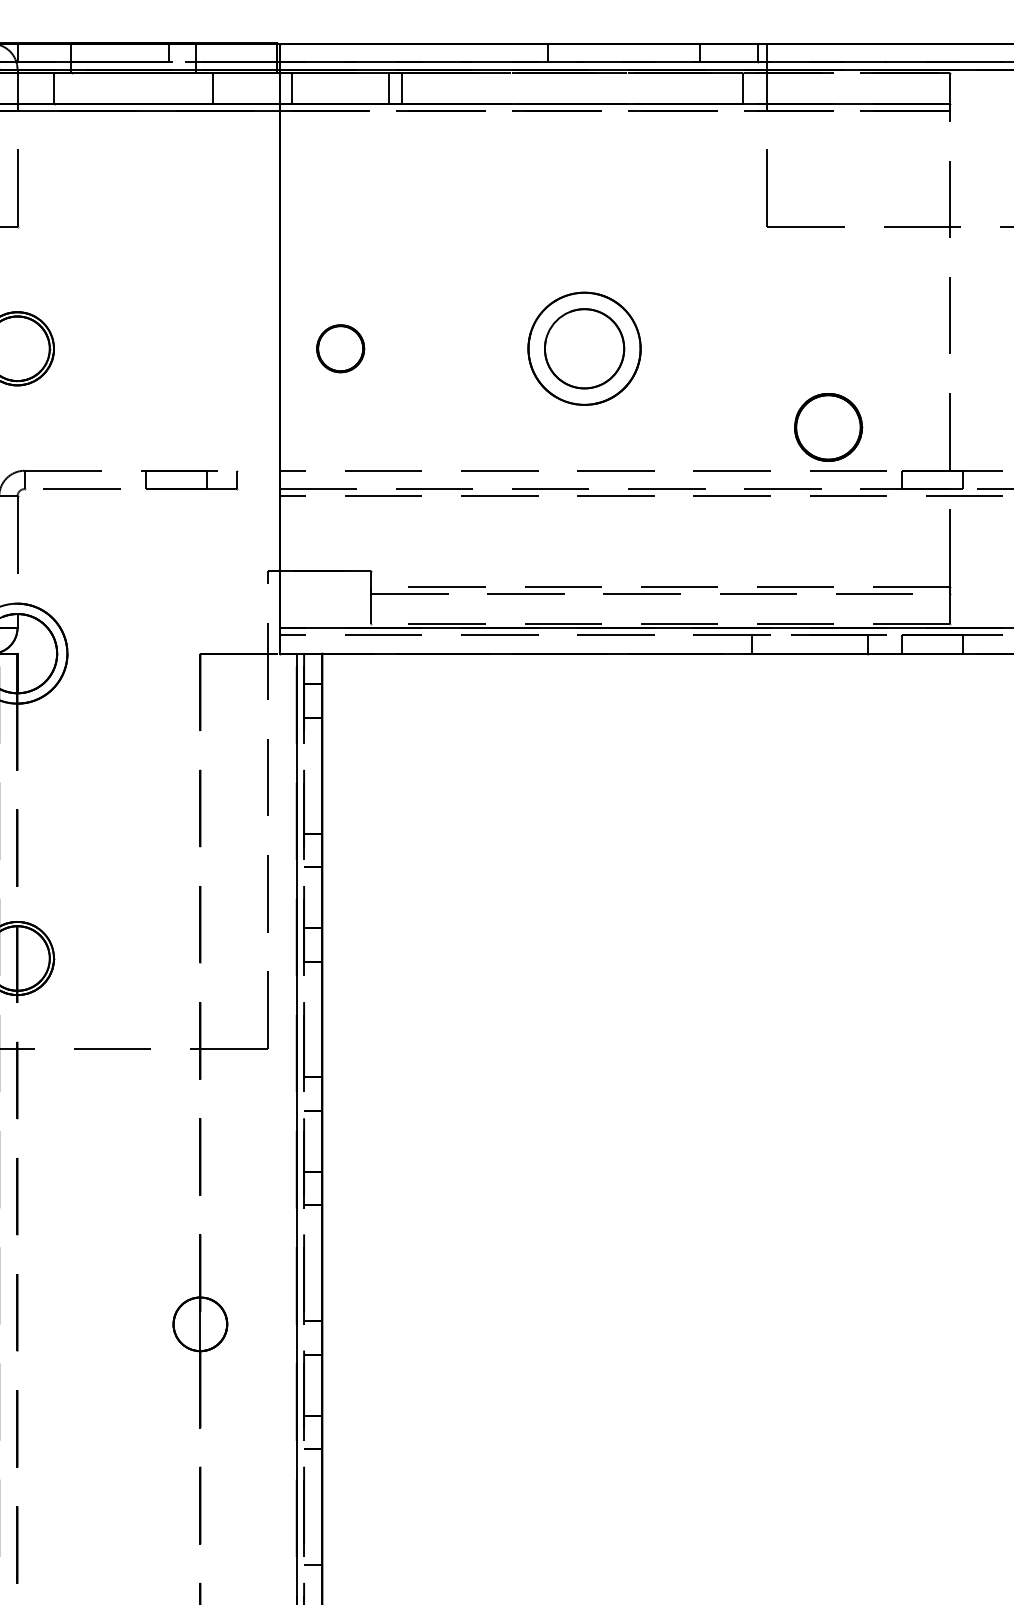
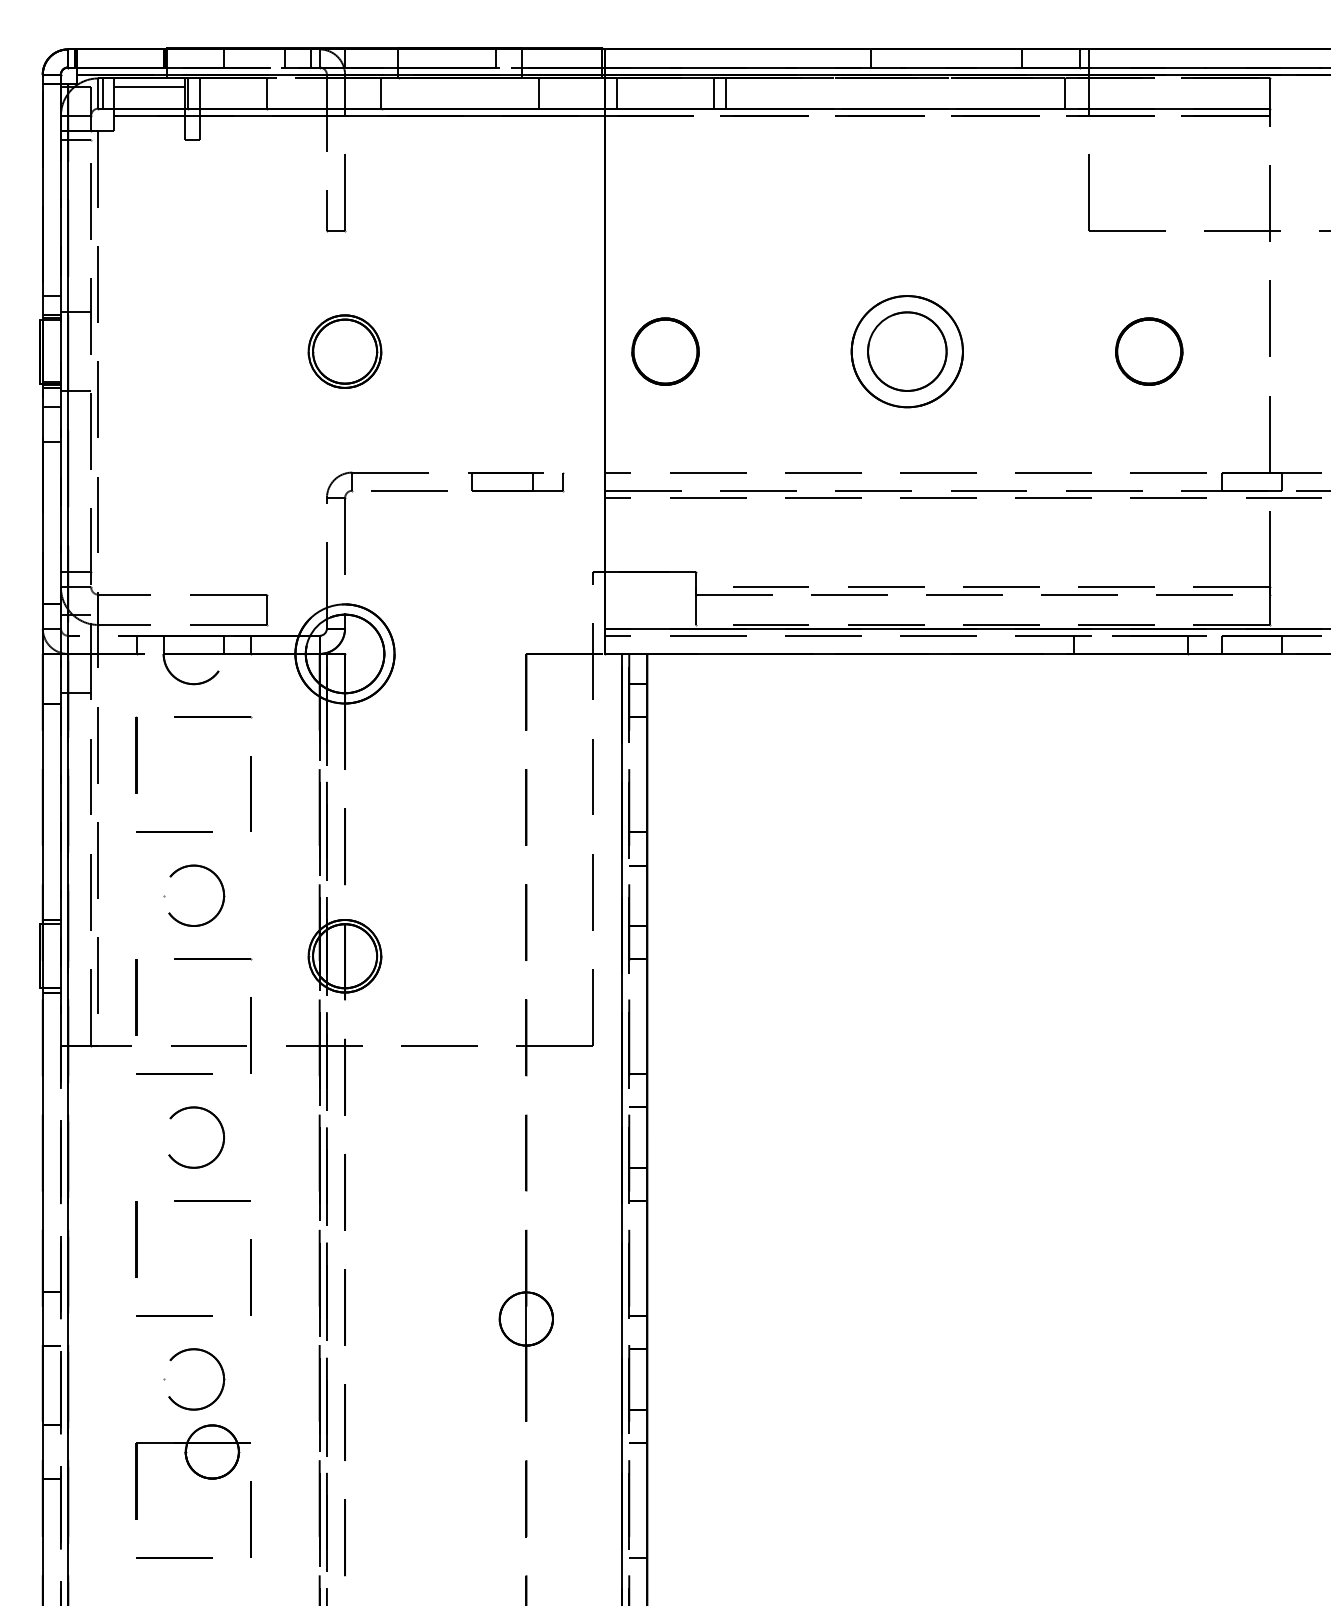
circle: (340, 348) -> (665, 351), size x1.43
part: (828, 427) -> (1149, 351), moved

